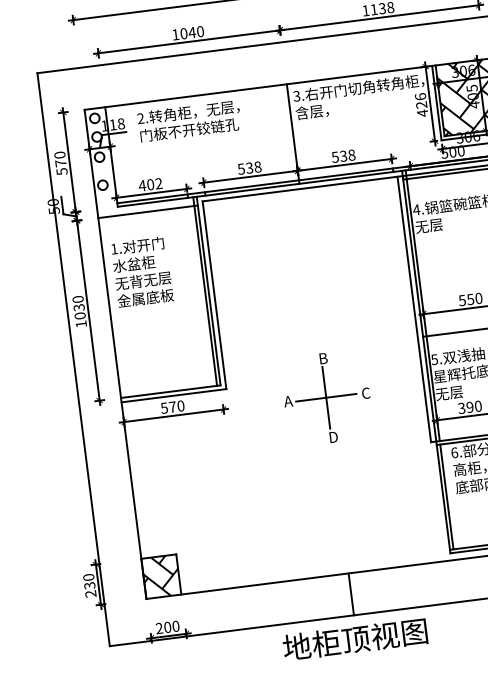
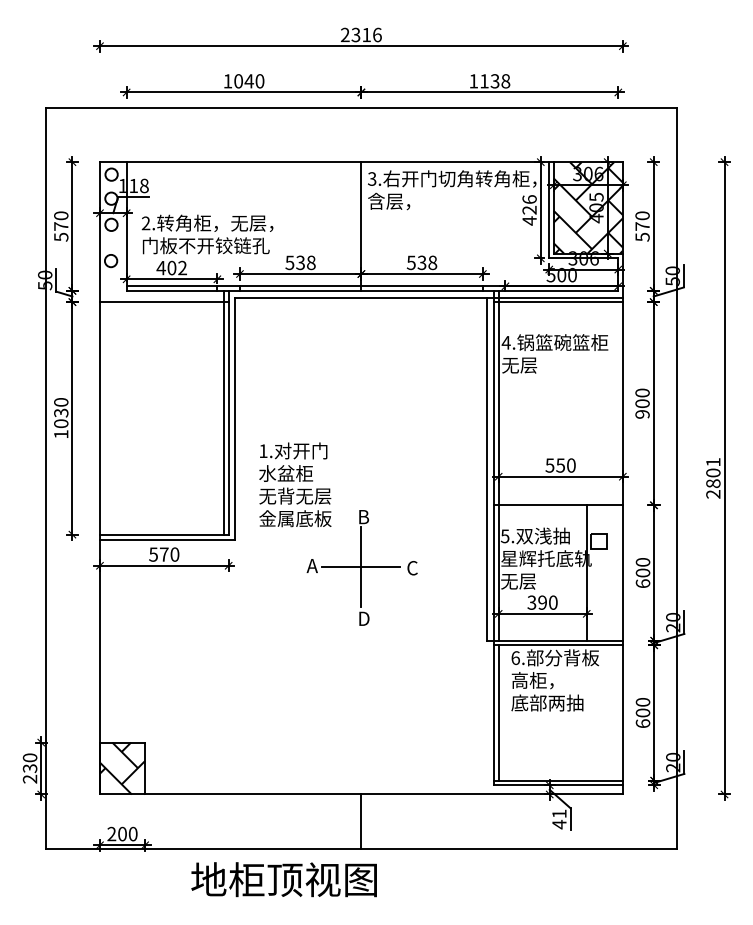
text: (189, 121) -> (207, 234), moved
text: (142, 271) -> (295, 484), moved
text: (354, 639) -> (283, 879), moved

